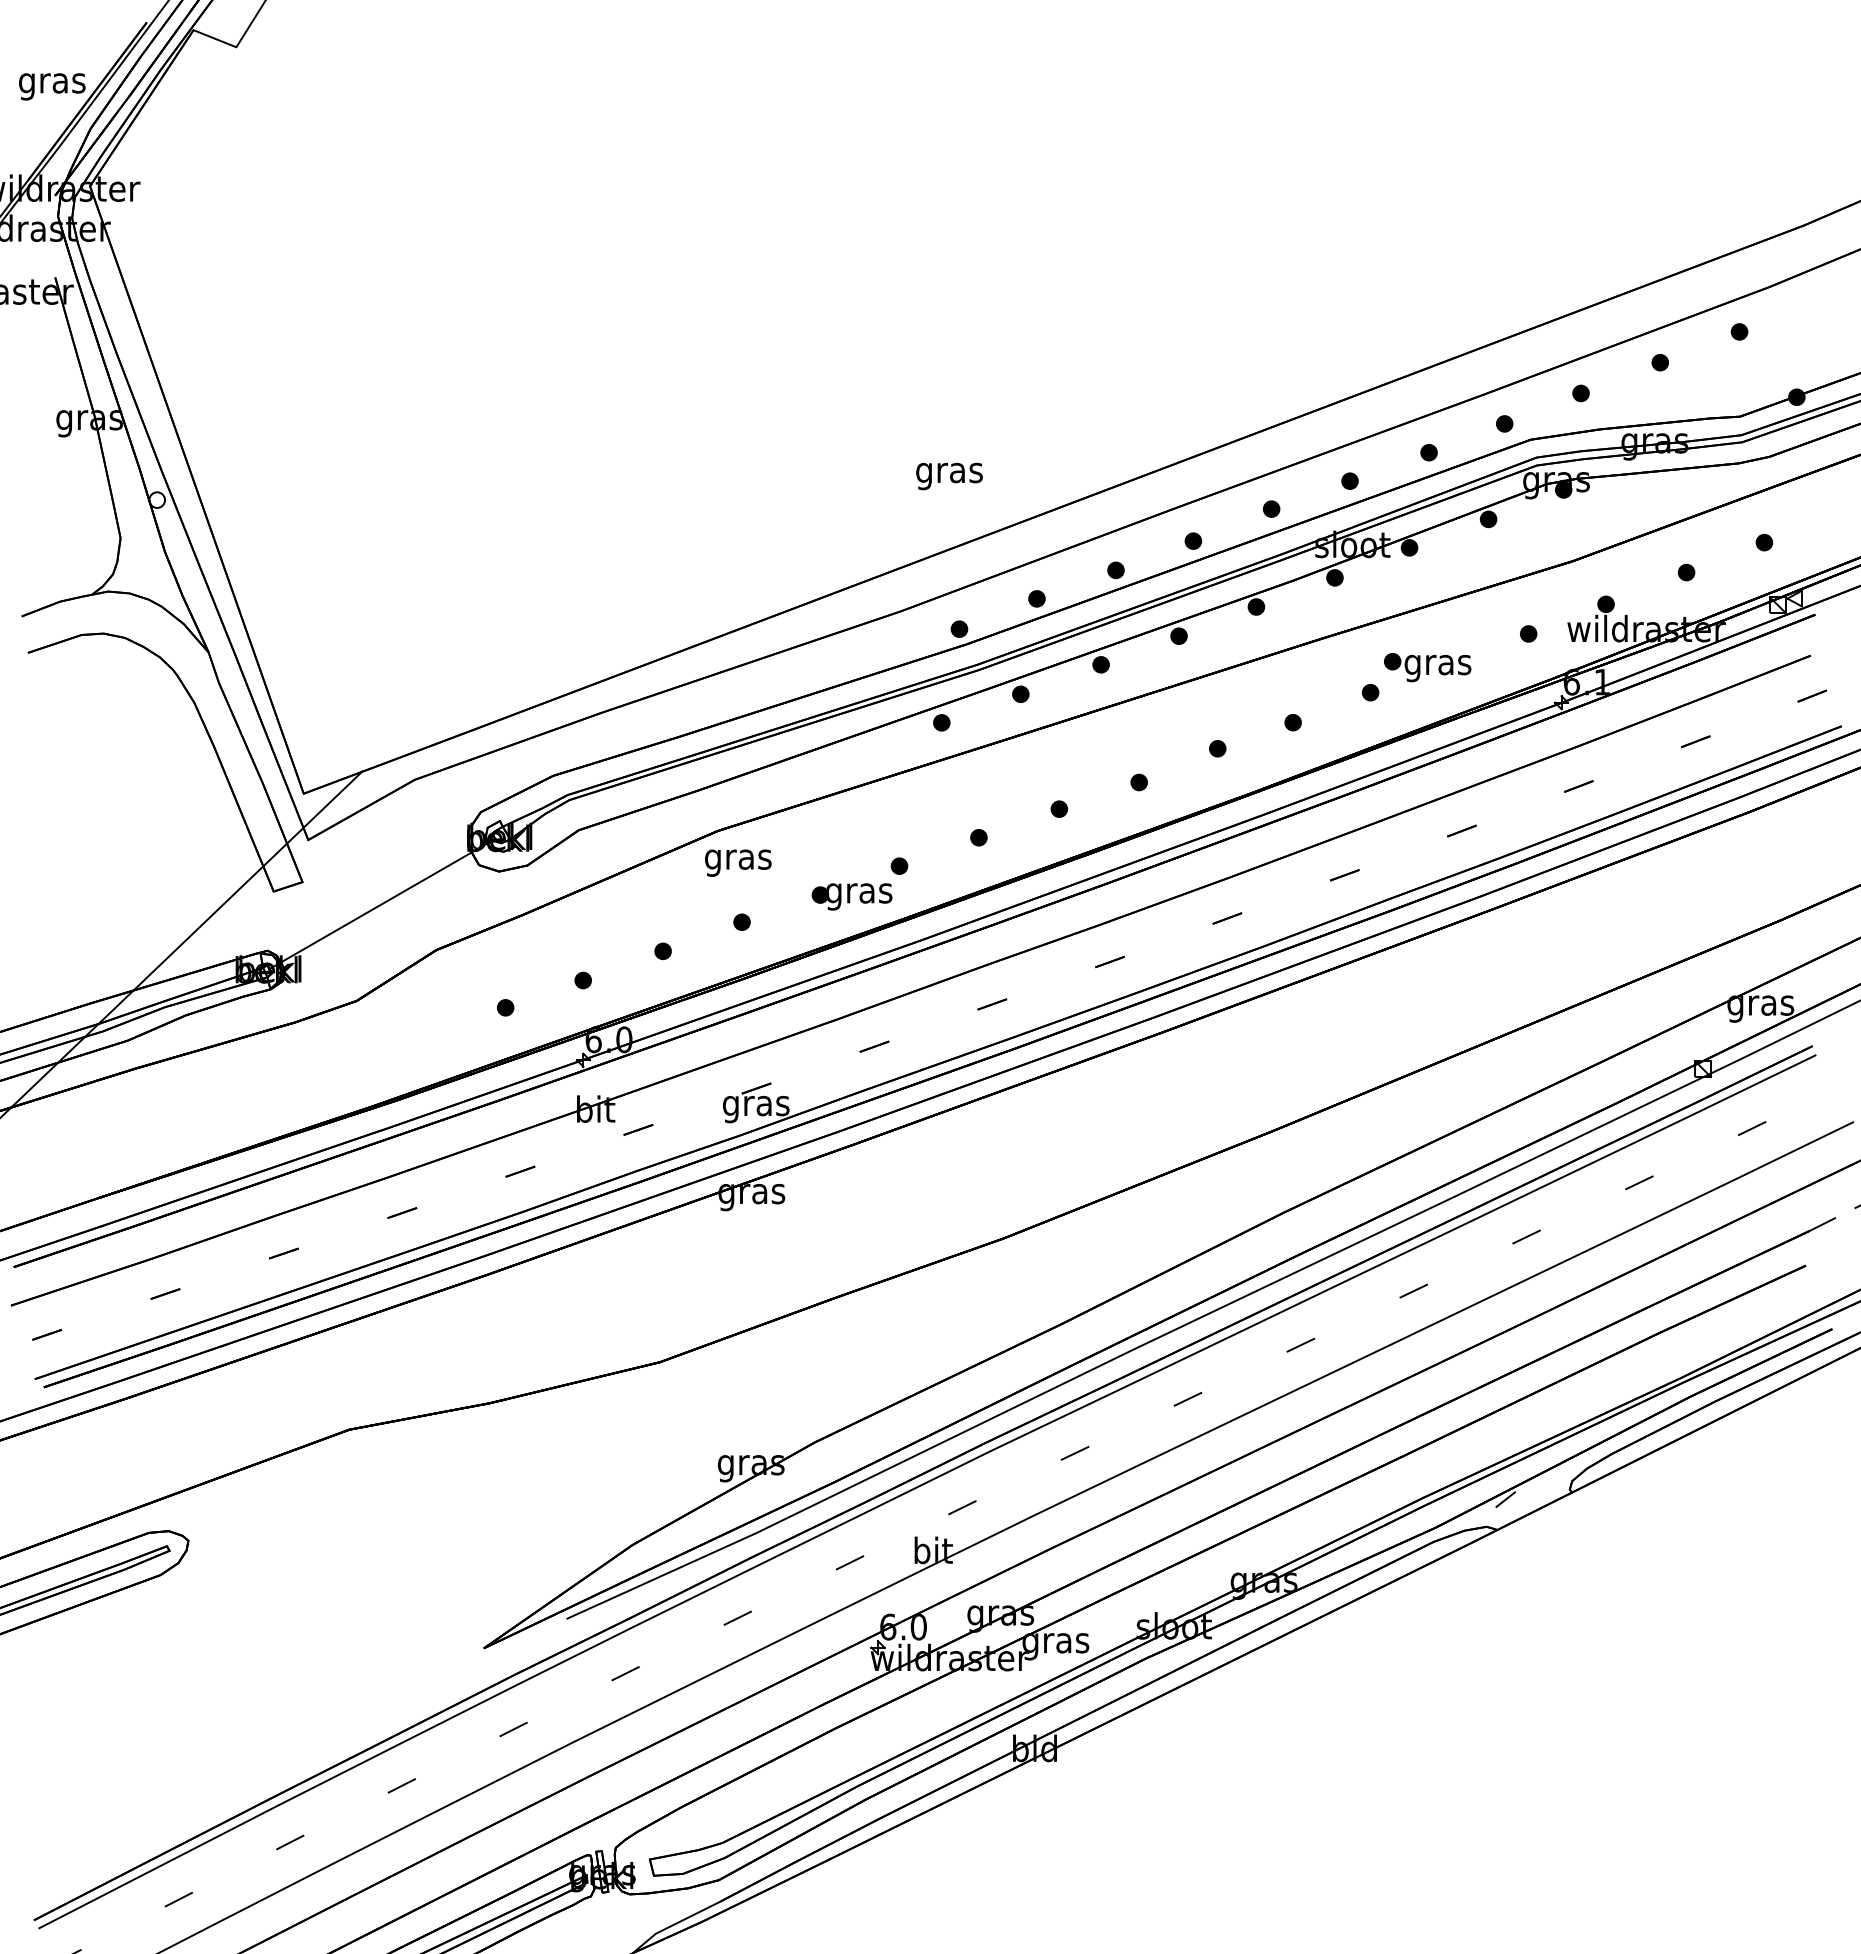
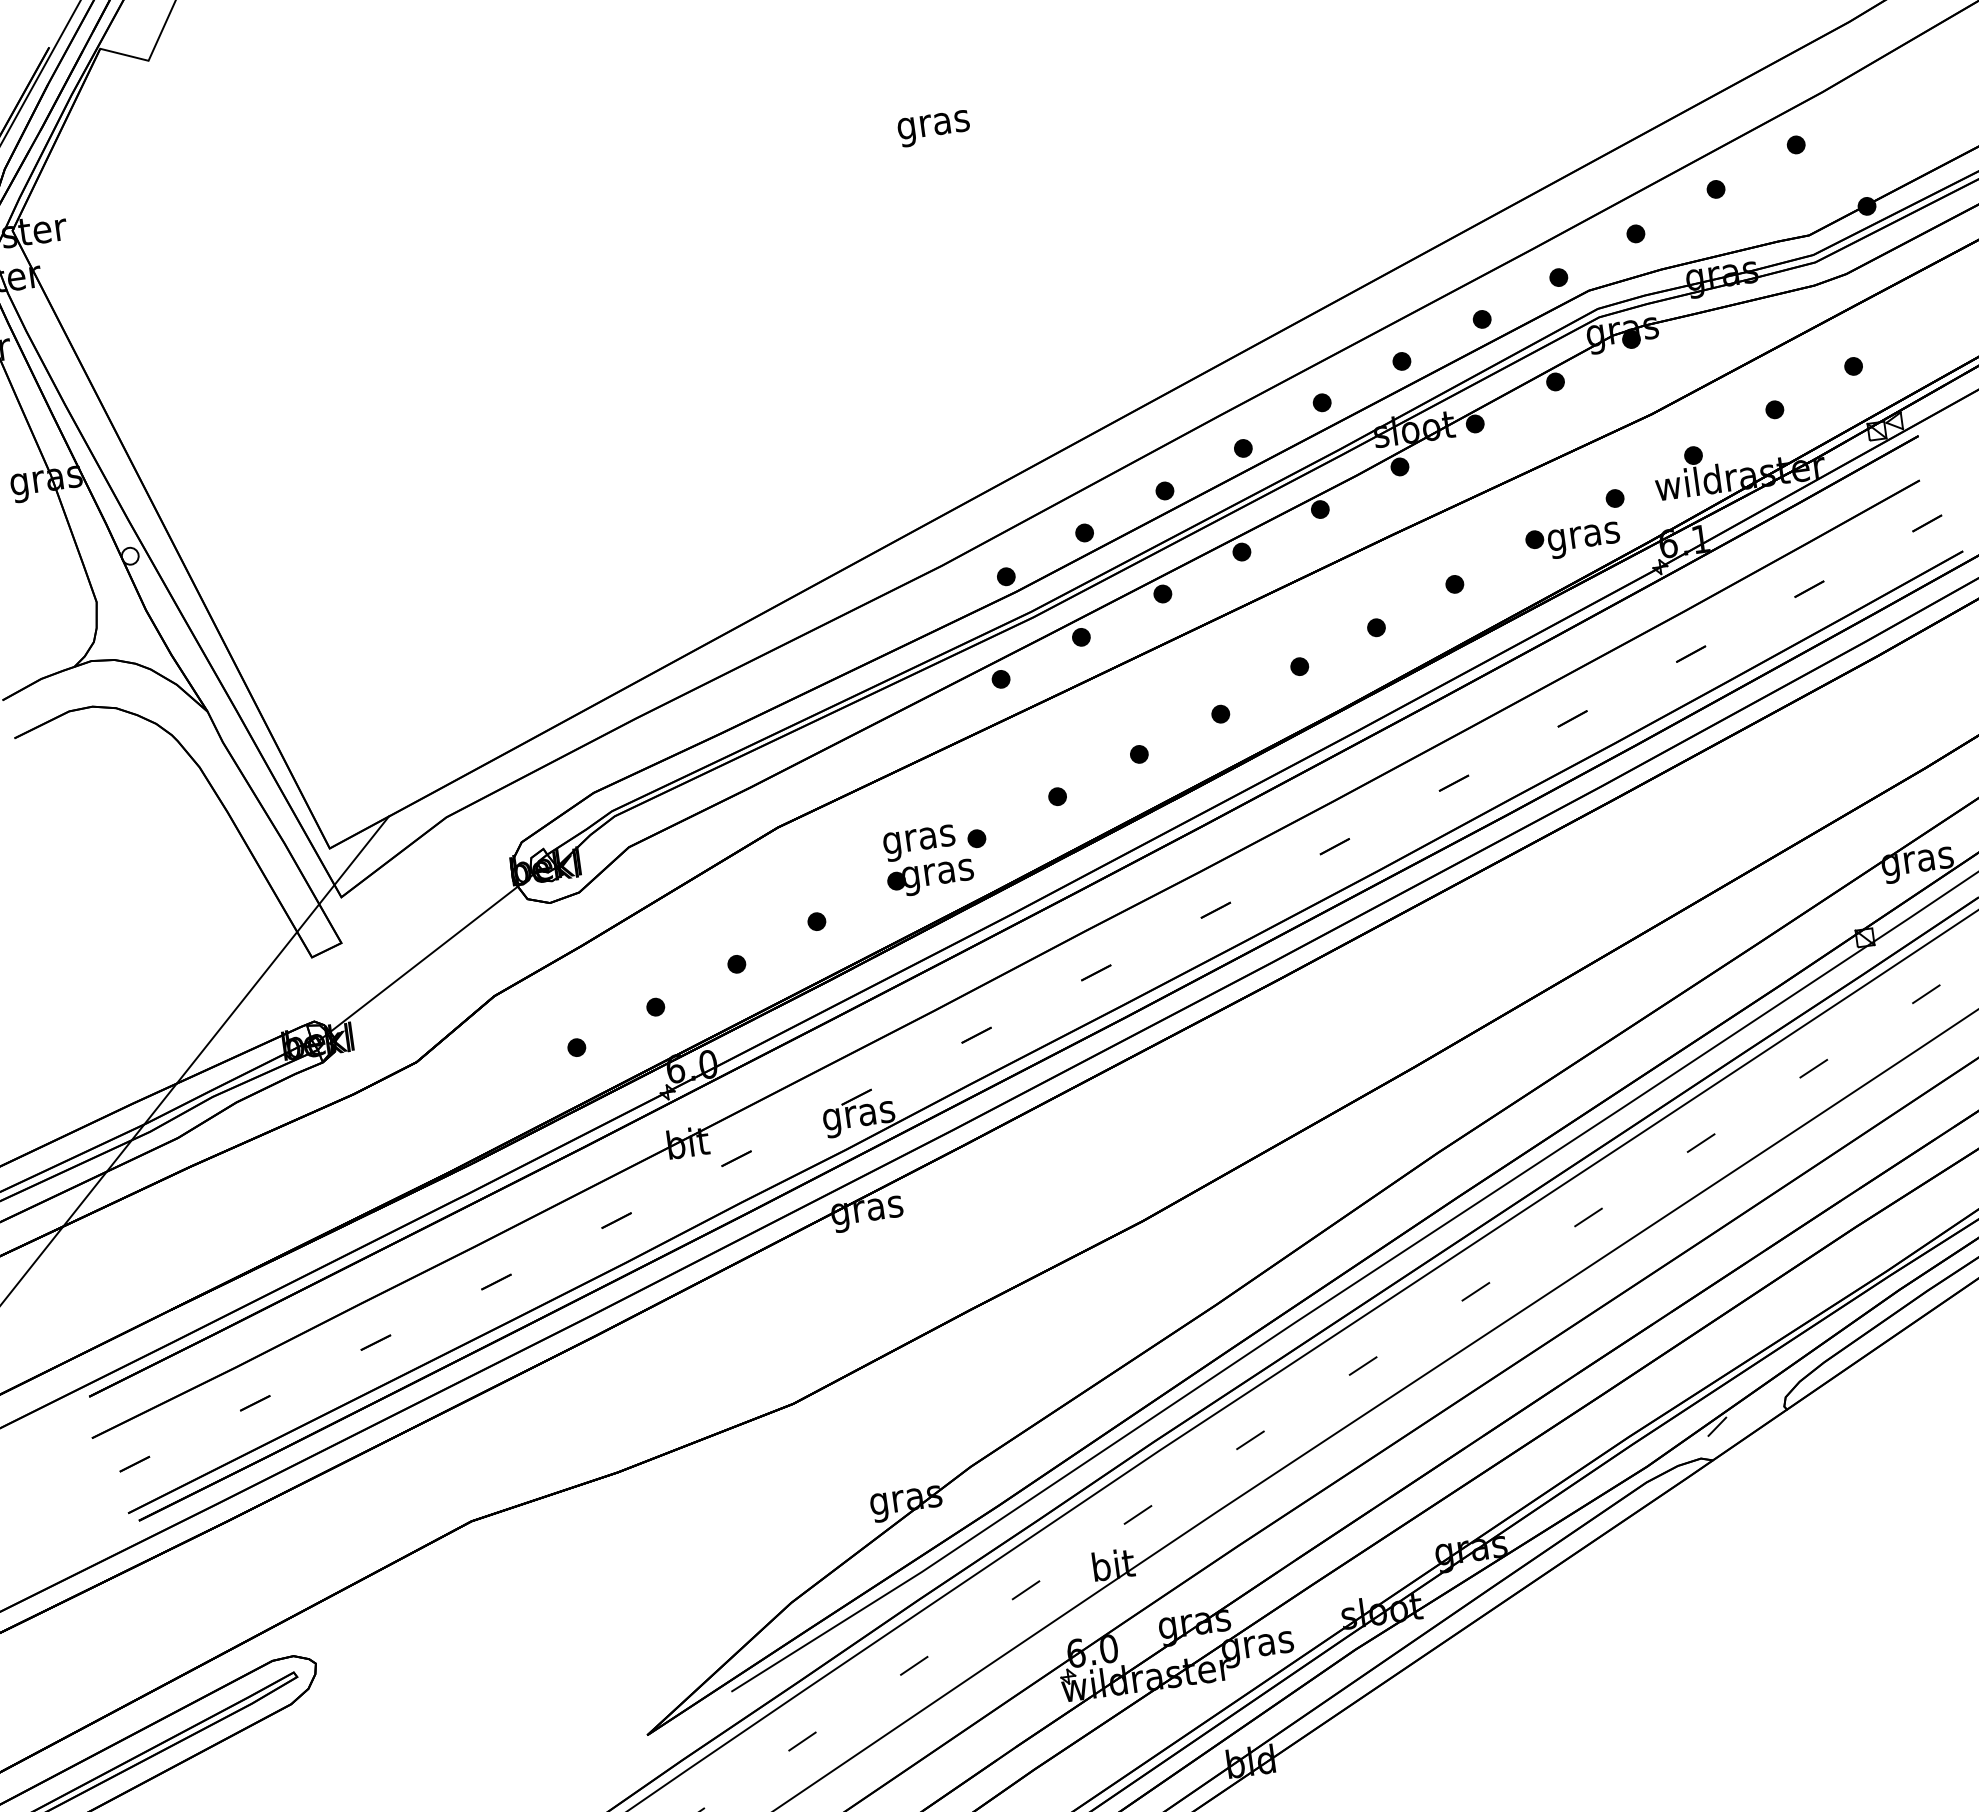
text: (949, 476) -> (934, 128), moved
part: (1427, 667) -> (1572, 540), moved
text: (738, 862) -> (919, 842), moved

